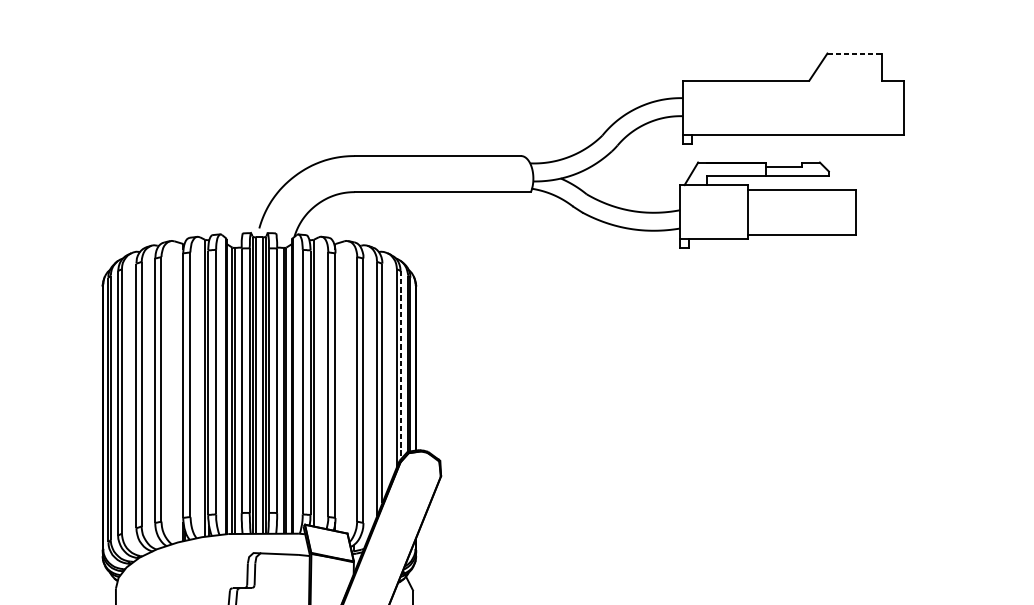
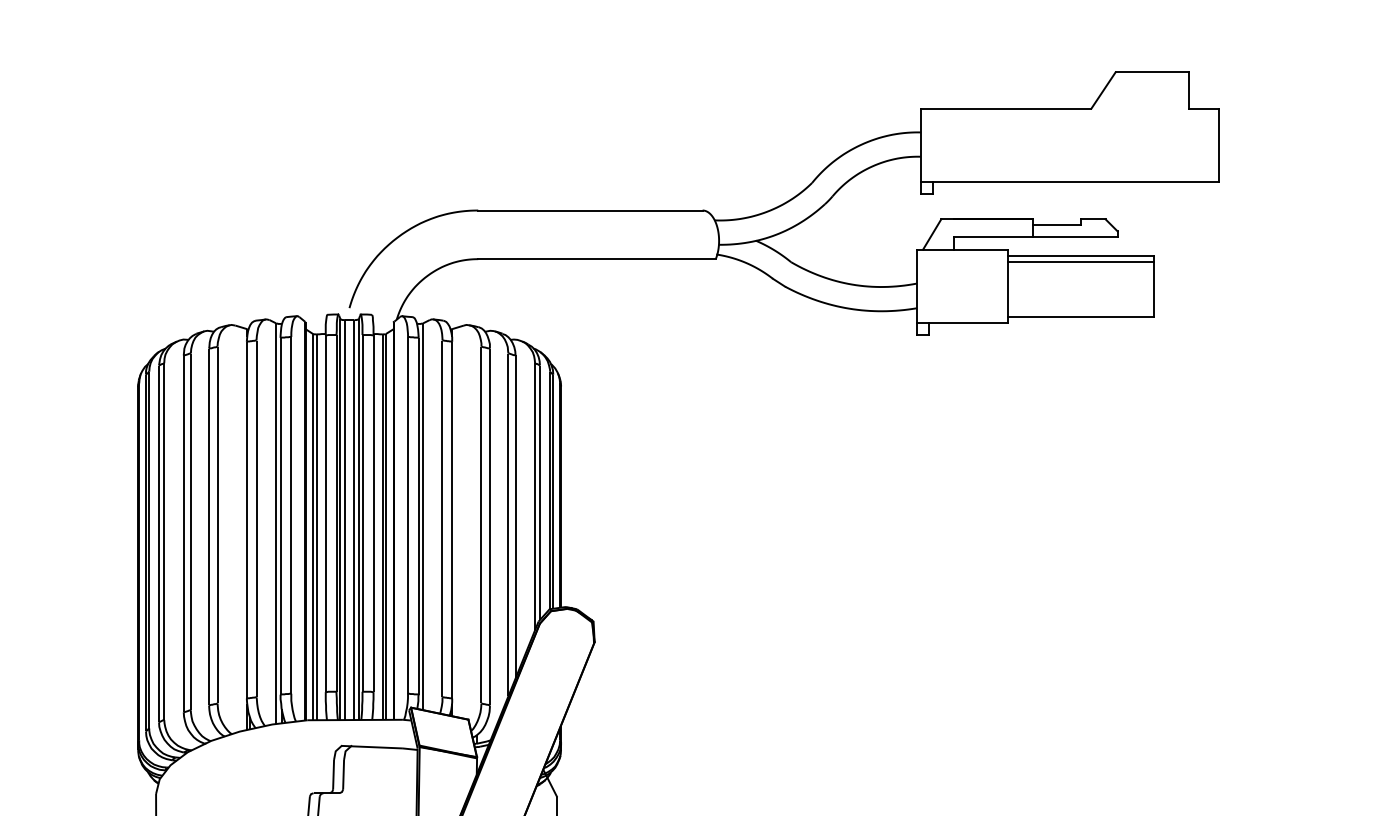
line: (854, 53) -> (1151, 72), dashed -> solid
line: (802, 193) -> (1081, 261), added
line: (400, 365) -> (539, 493), dashed -> solid

